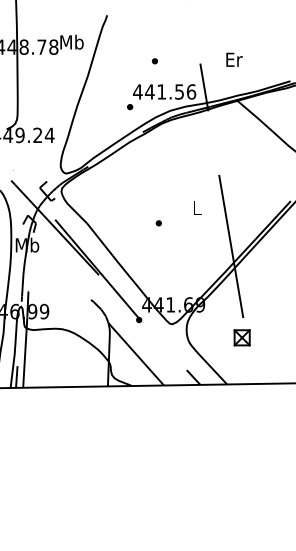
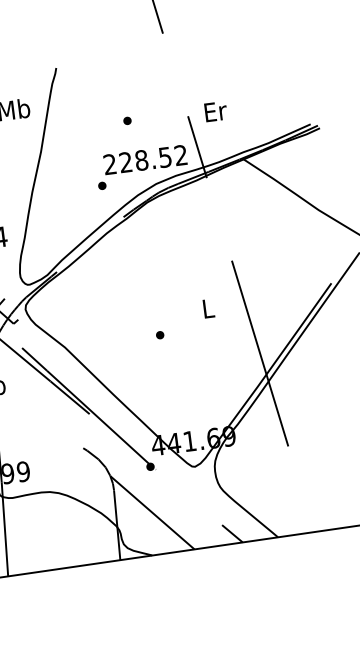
text: (234, 59) -> (215, 111), moved
text: (164, 91) -> (145, 159), 441.56 -> 228.52
part: (241, 337) -> (289, 472), removed

